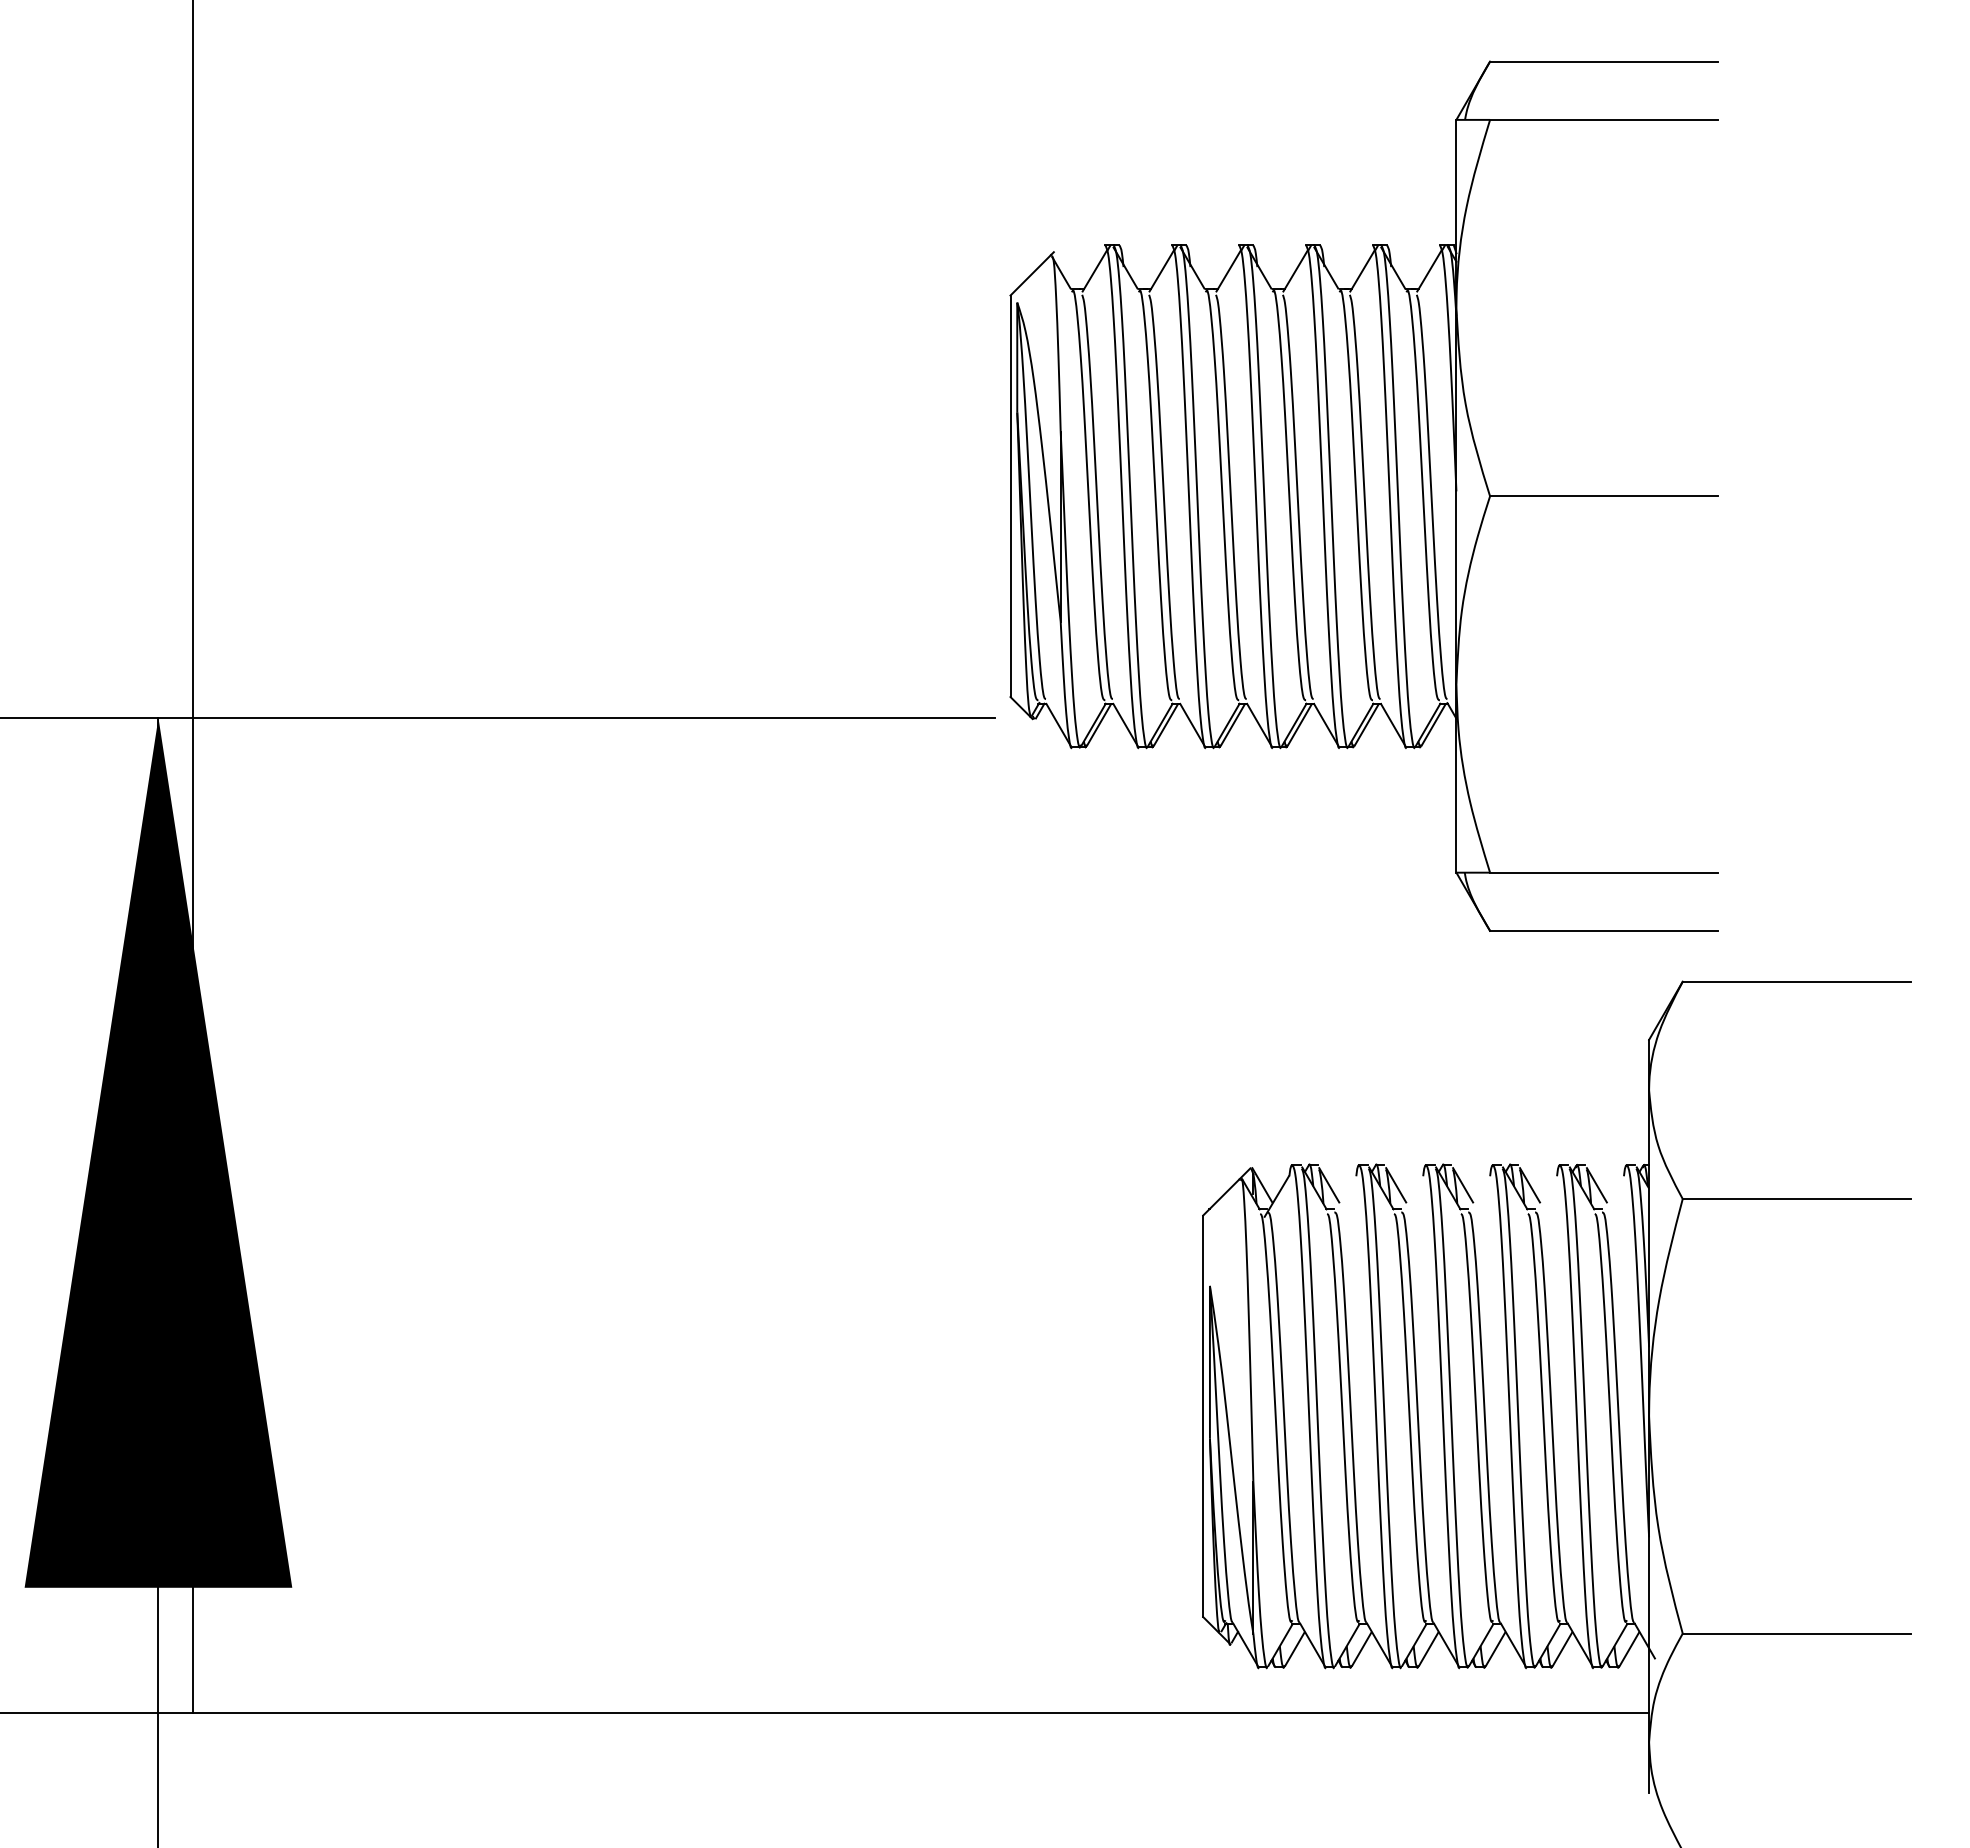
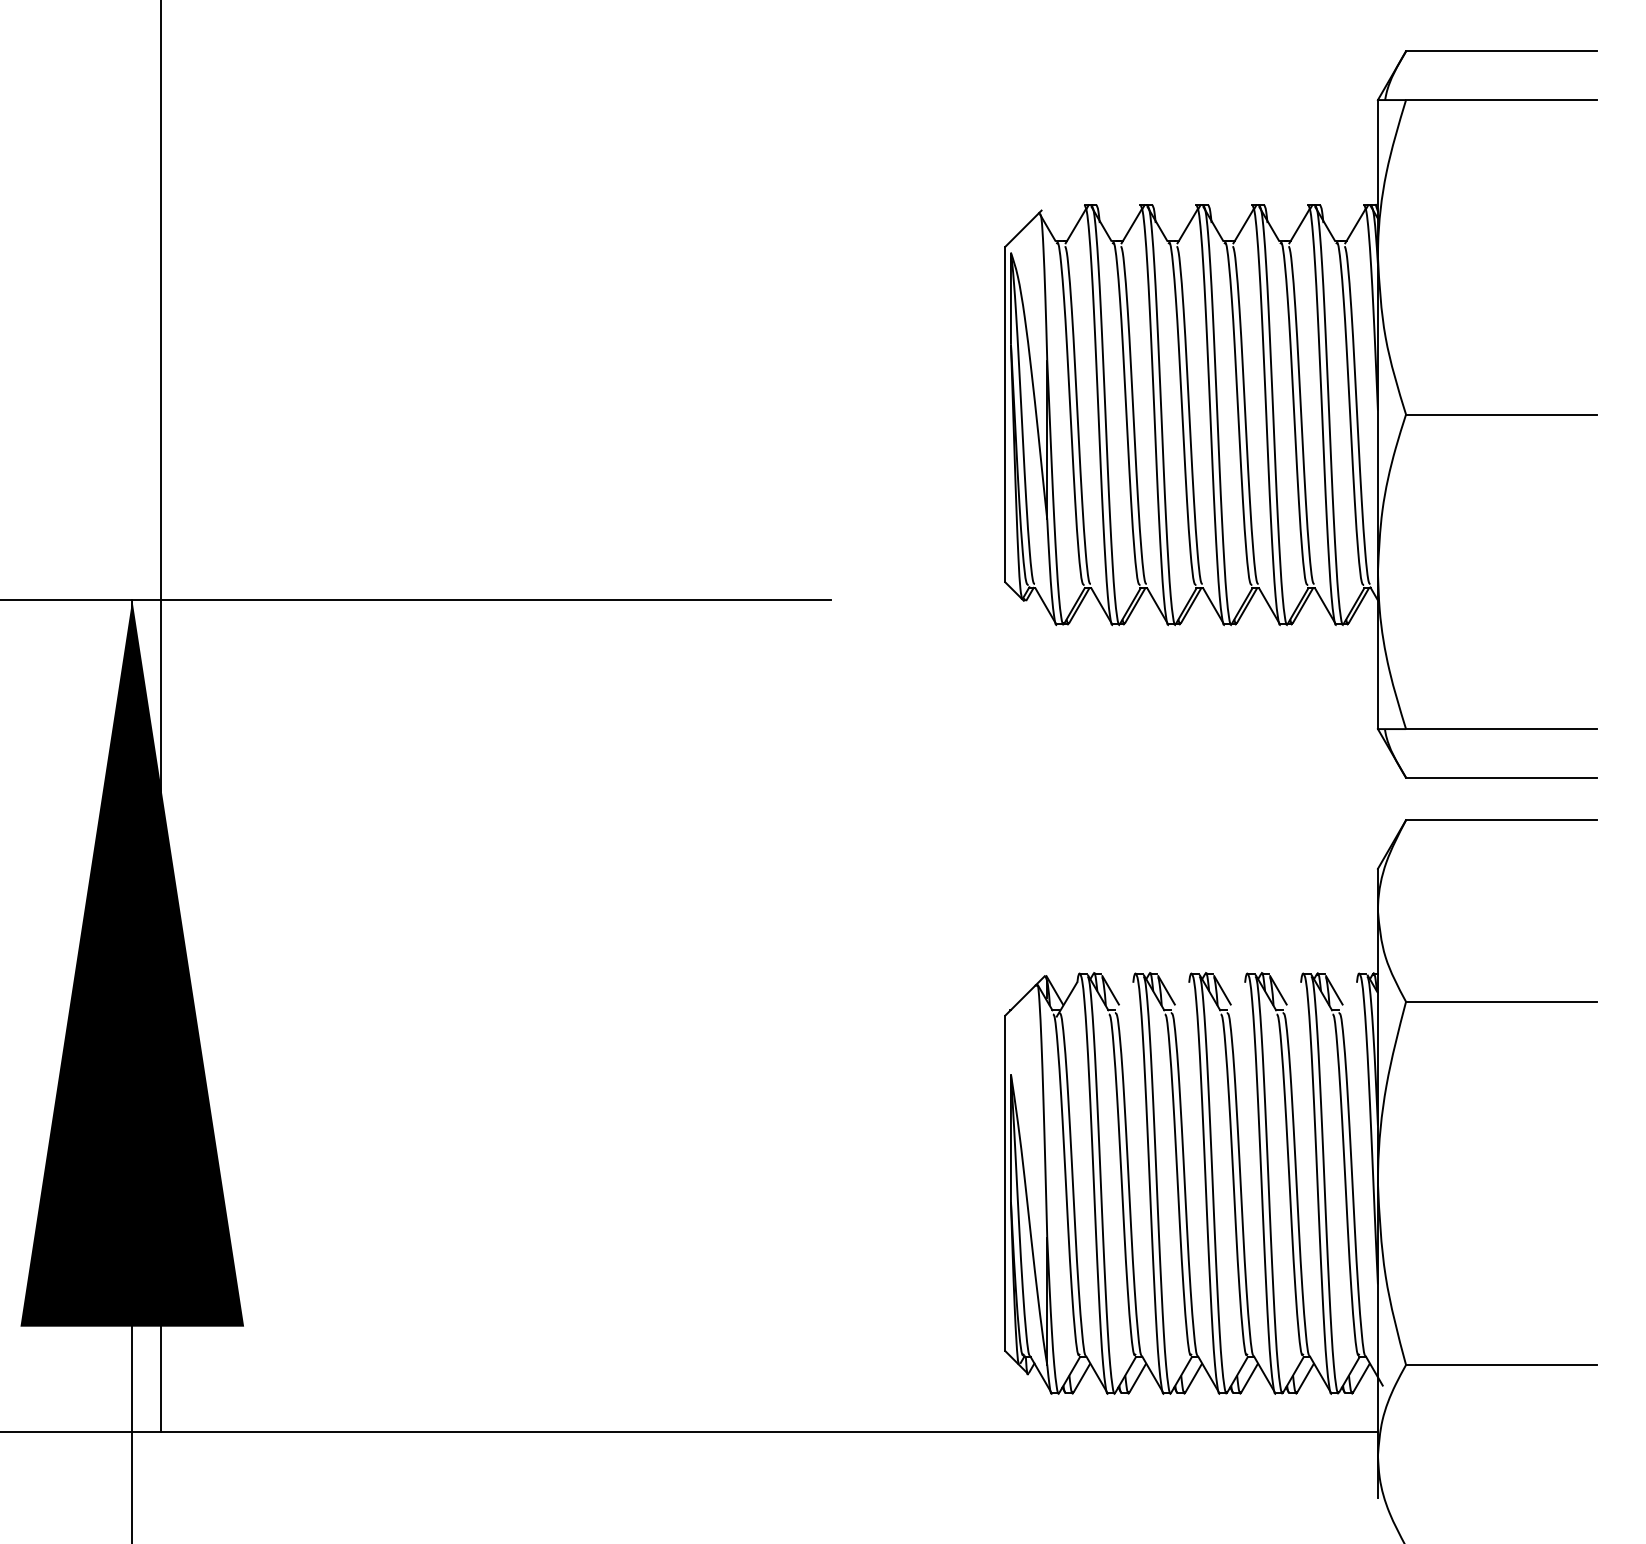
part: (1363, 496) -> (1300, 414), moved

